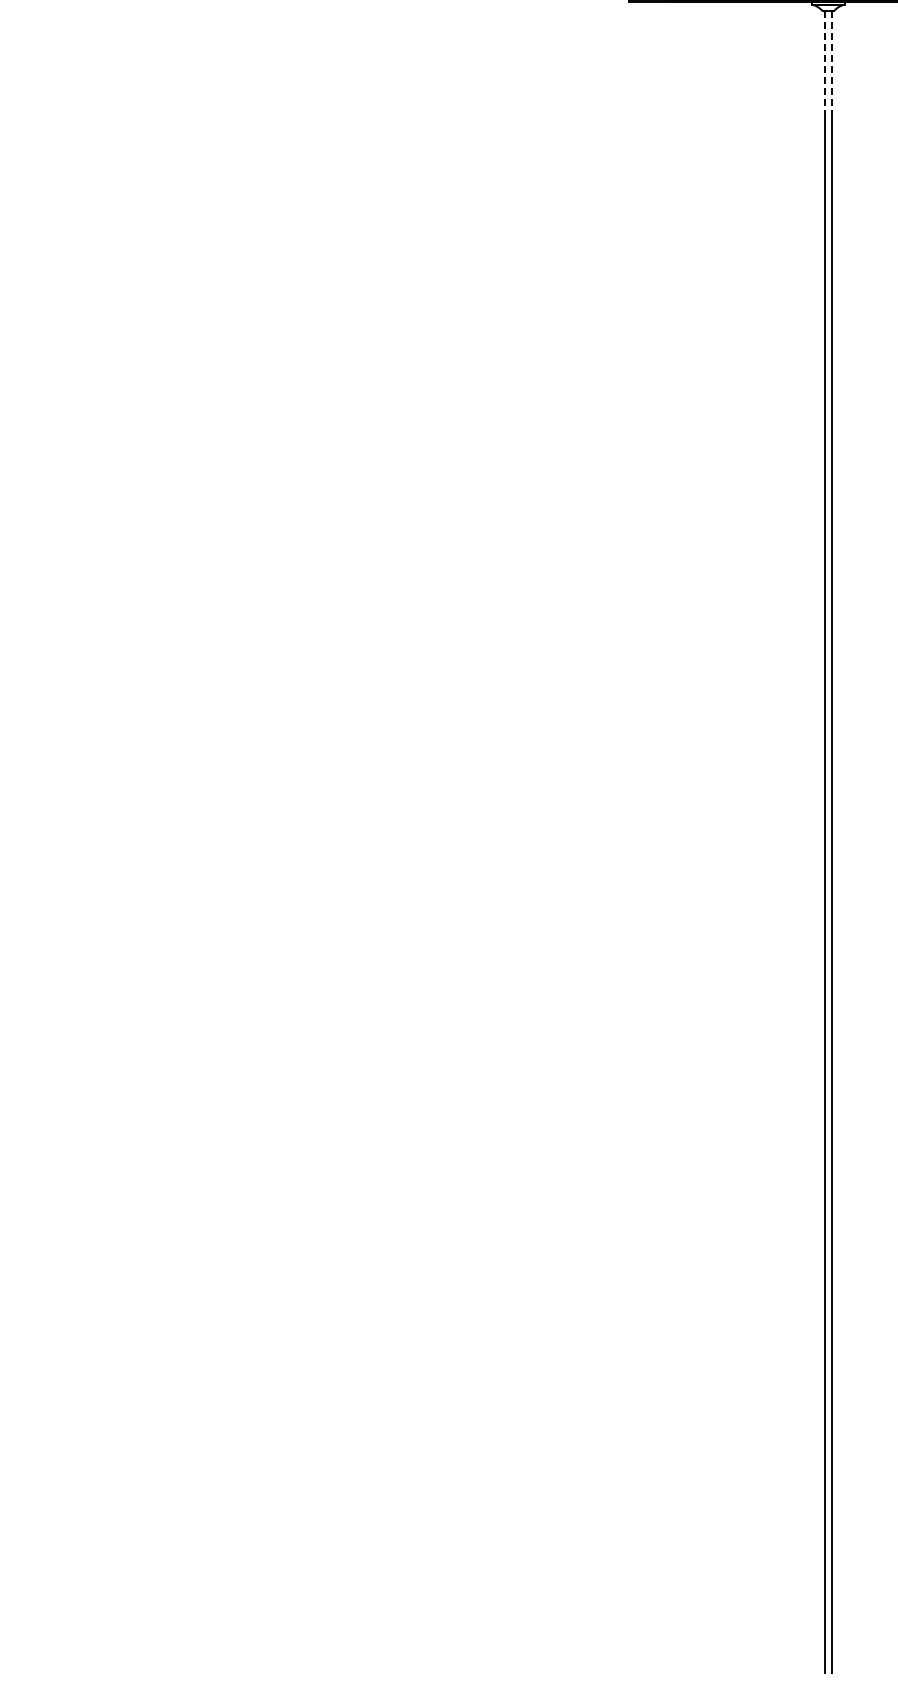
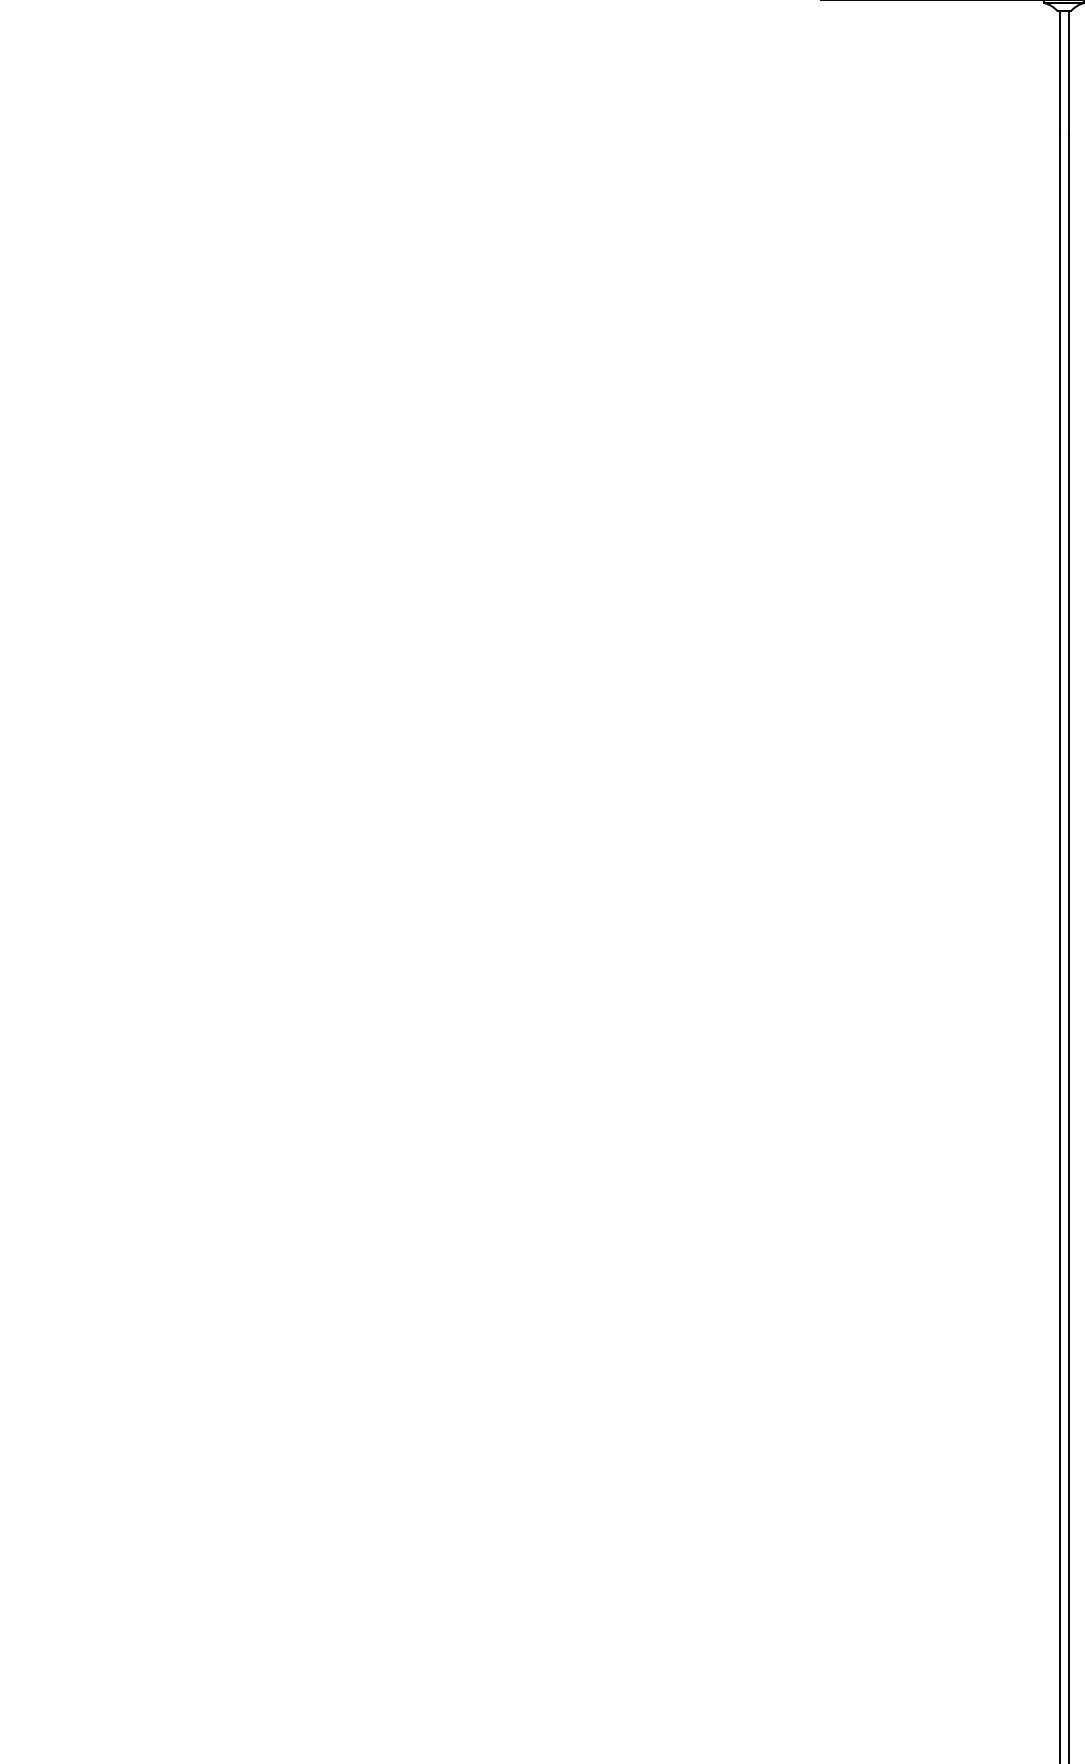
line: (824, 62) -> (1059, 73), dashed -> solid
line: (831, 62) -> (1068, 73), dashed -> solid

